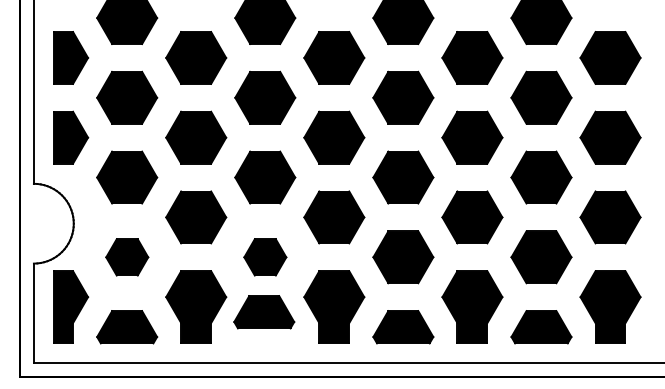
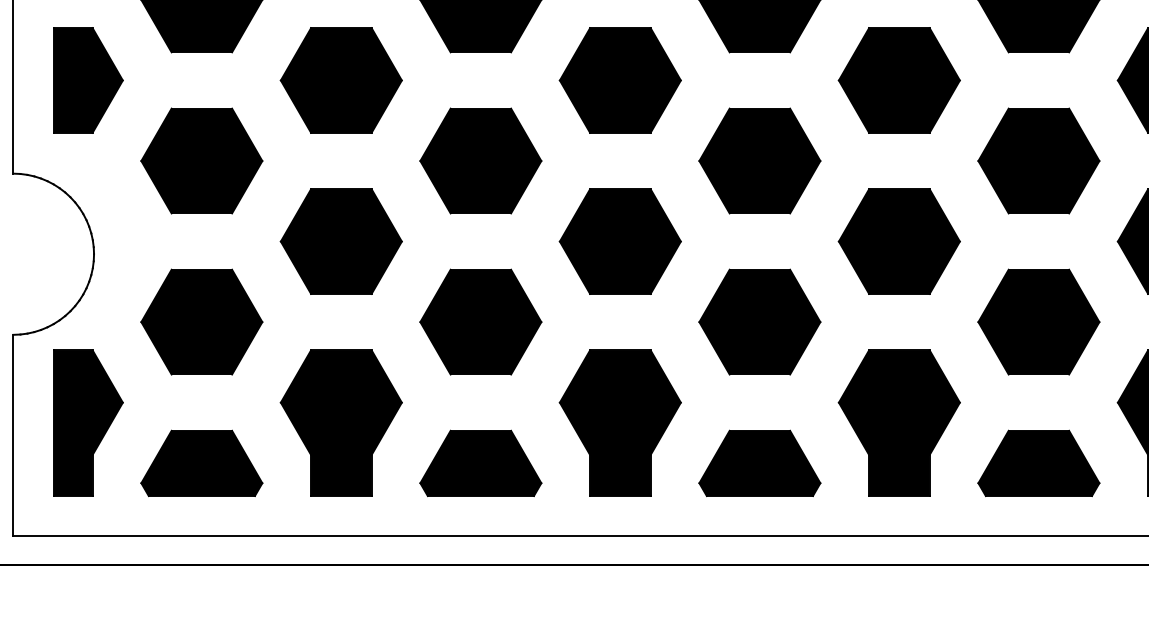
part: (127, 257) -> (202, 322), size x1.43
part: (265, 257) -> (481, 322), size x1.43
part: (264, 312) -> (481, 463), moved

